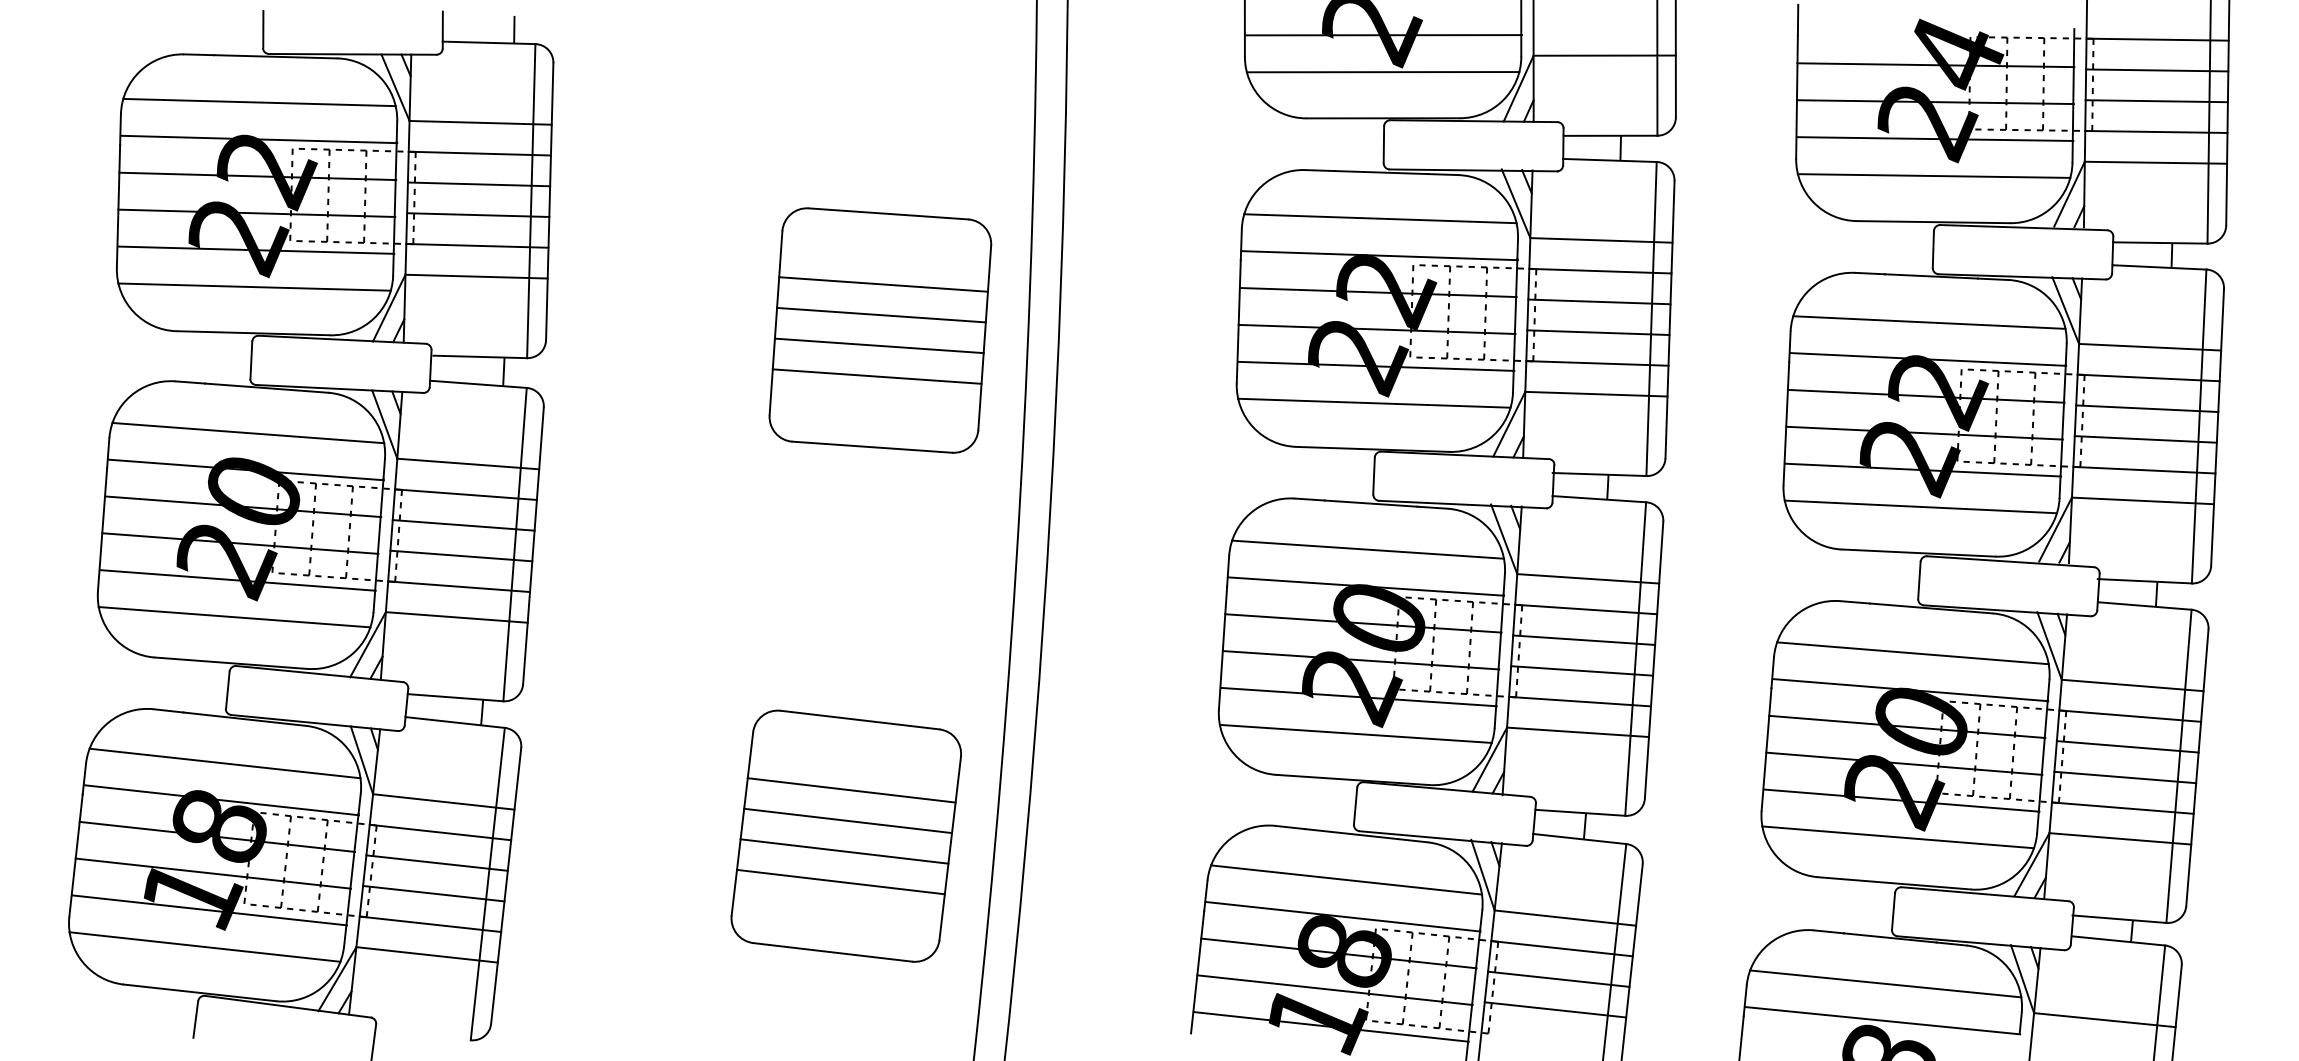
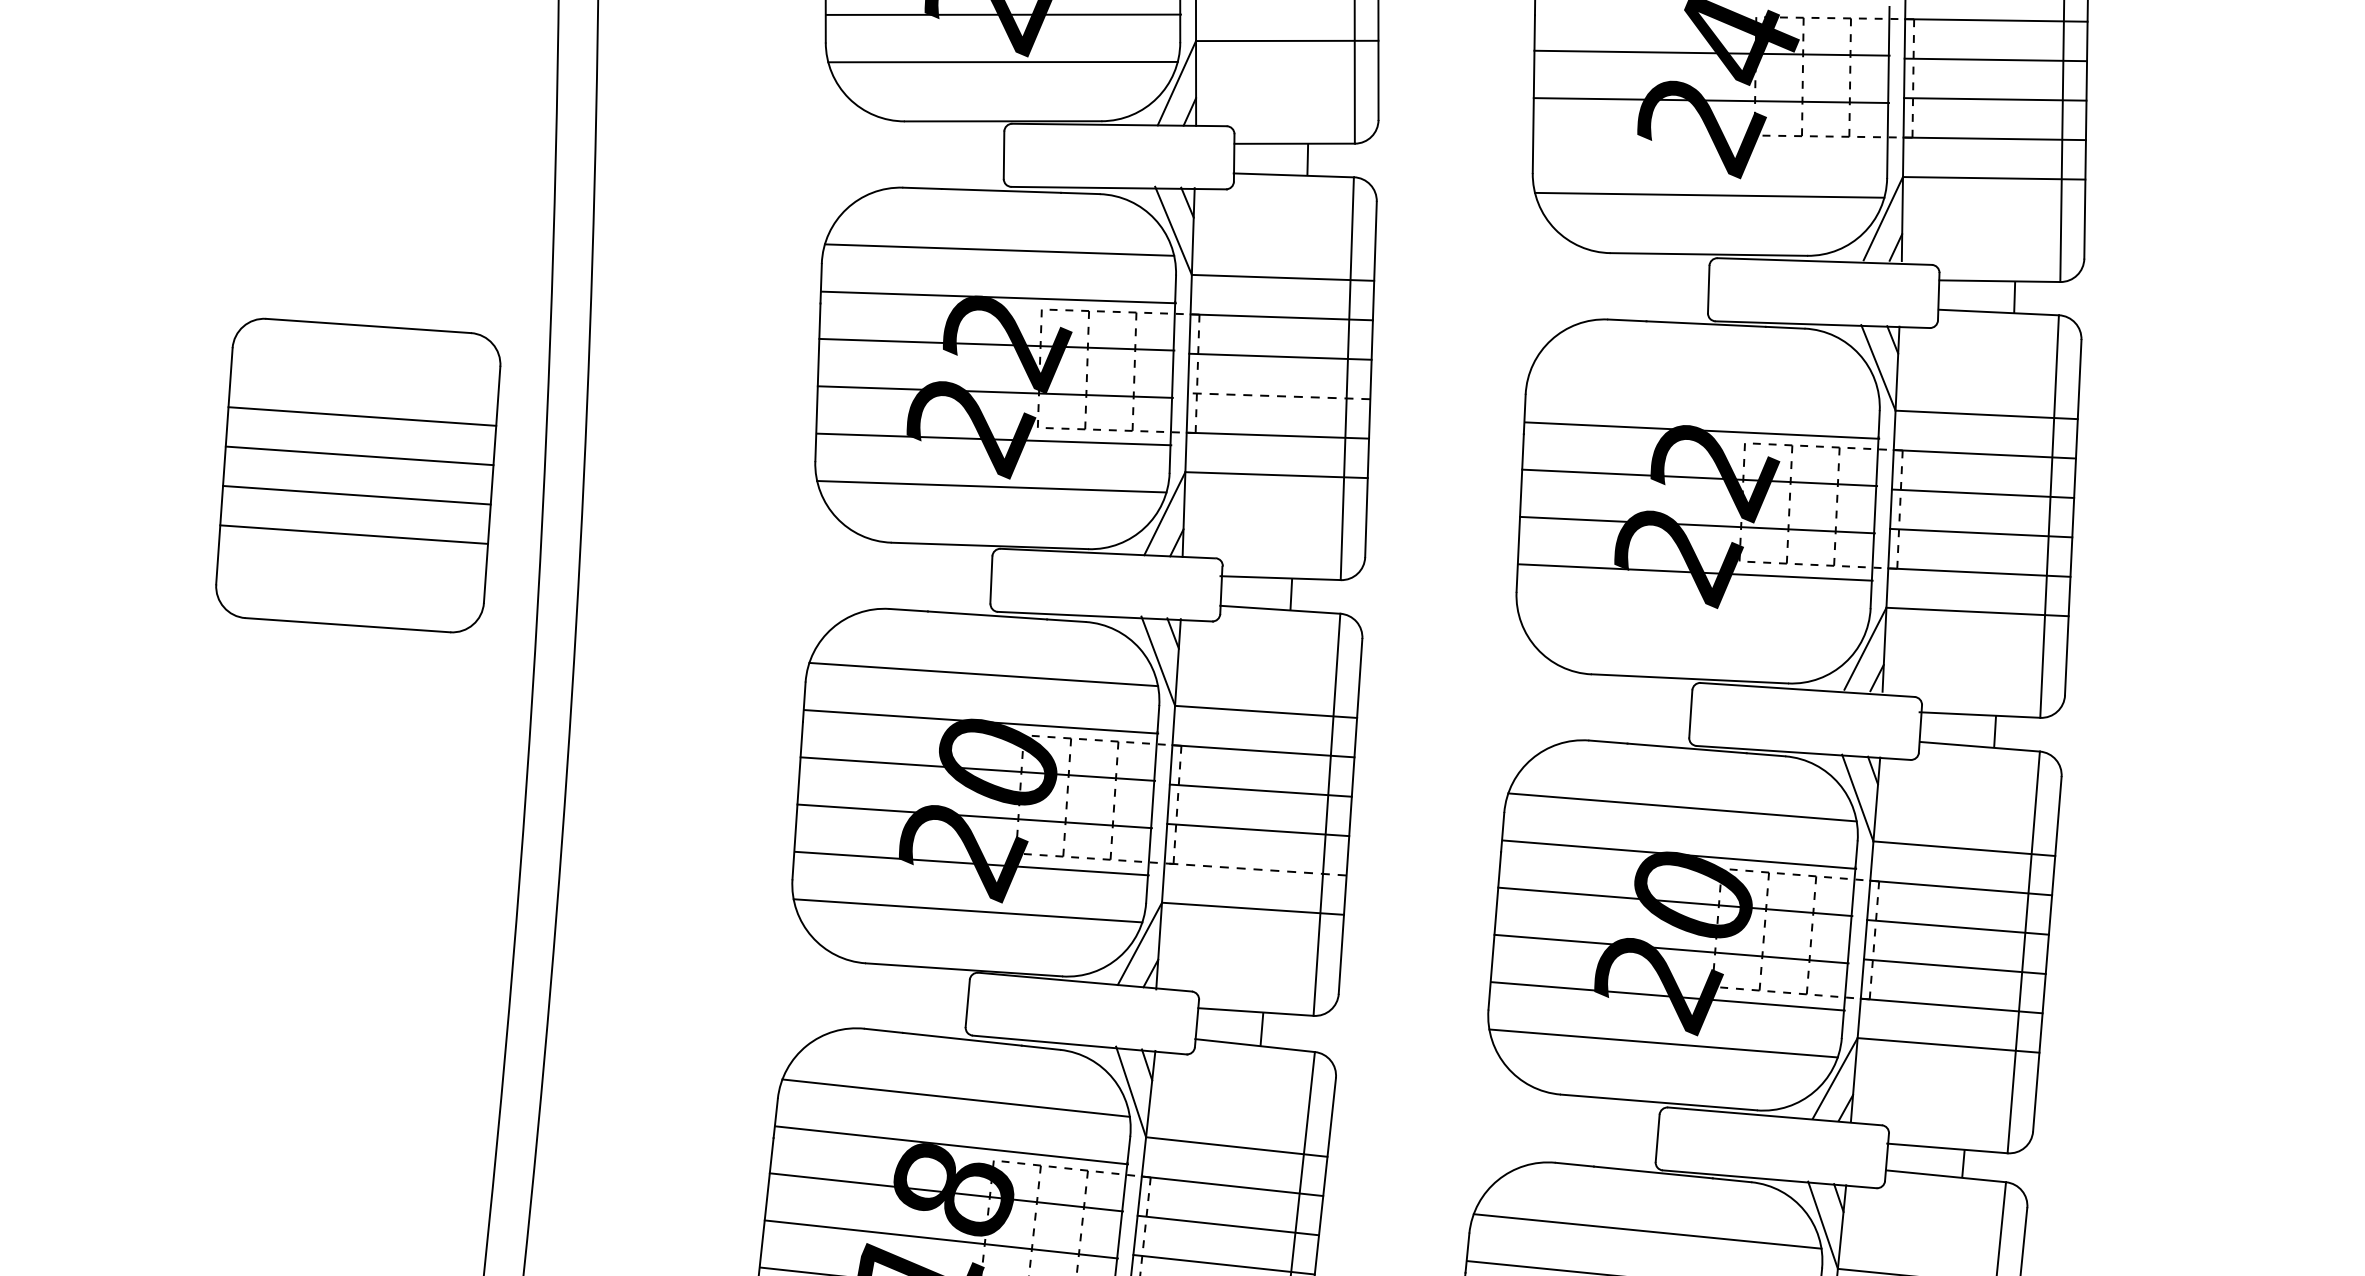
line: (1934, 138) -> (1710, 147), removed
line: (1929, 322) -> (1703, 383), removed
part: (880, 330) -> (358, 475), moved
line: (1597, 332) -> (1277, 396), solid -> dashed
line: (1920, 506) -> (1692, 619), removed
line: (1579, 701) -> (1254, 869), solid -> dashed
part: (845, 835) -> (313, 1041), removed

